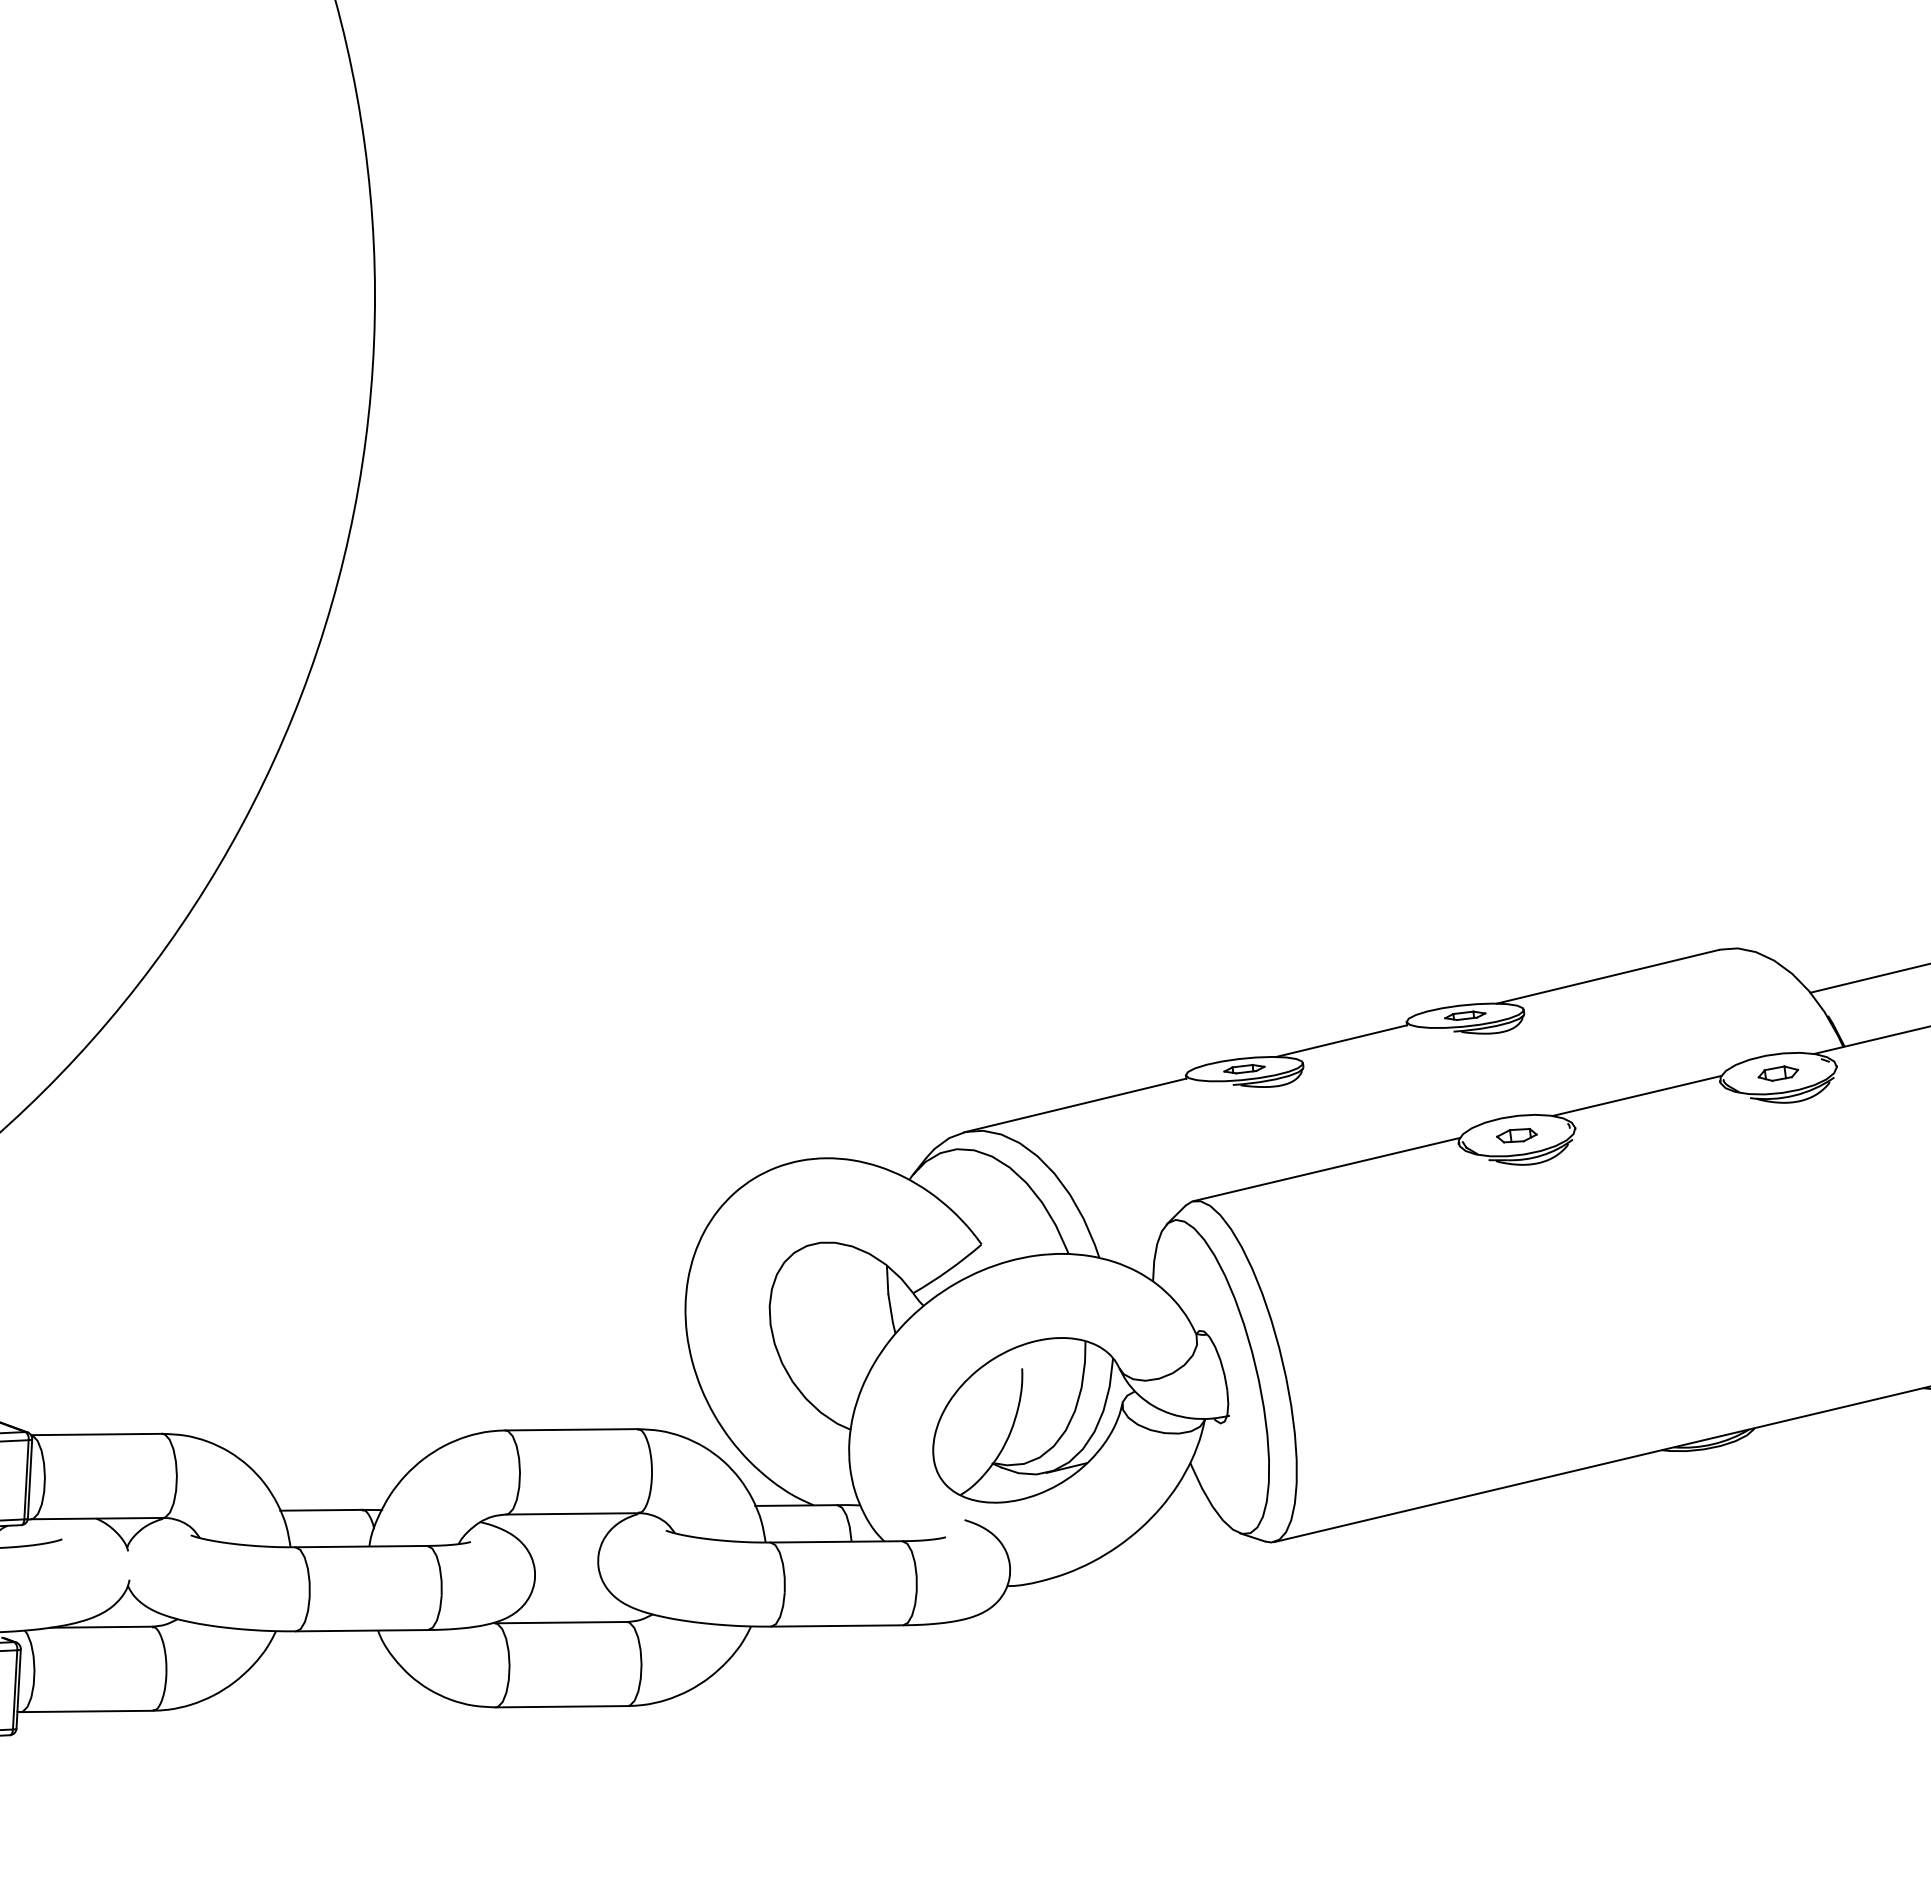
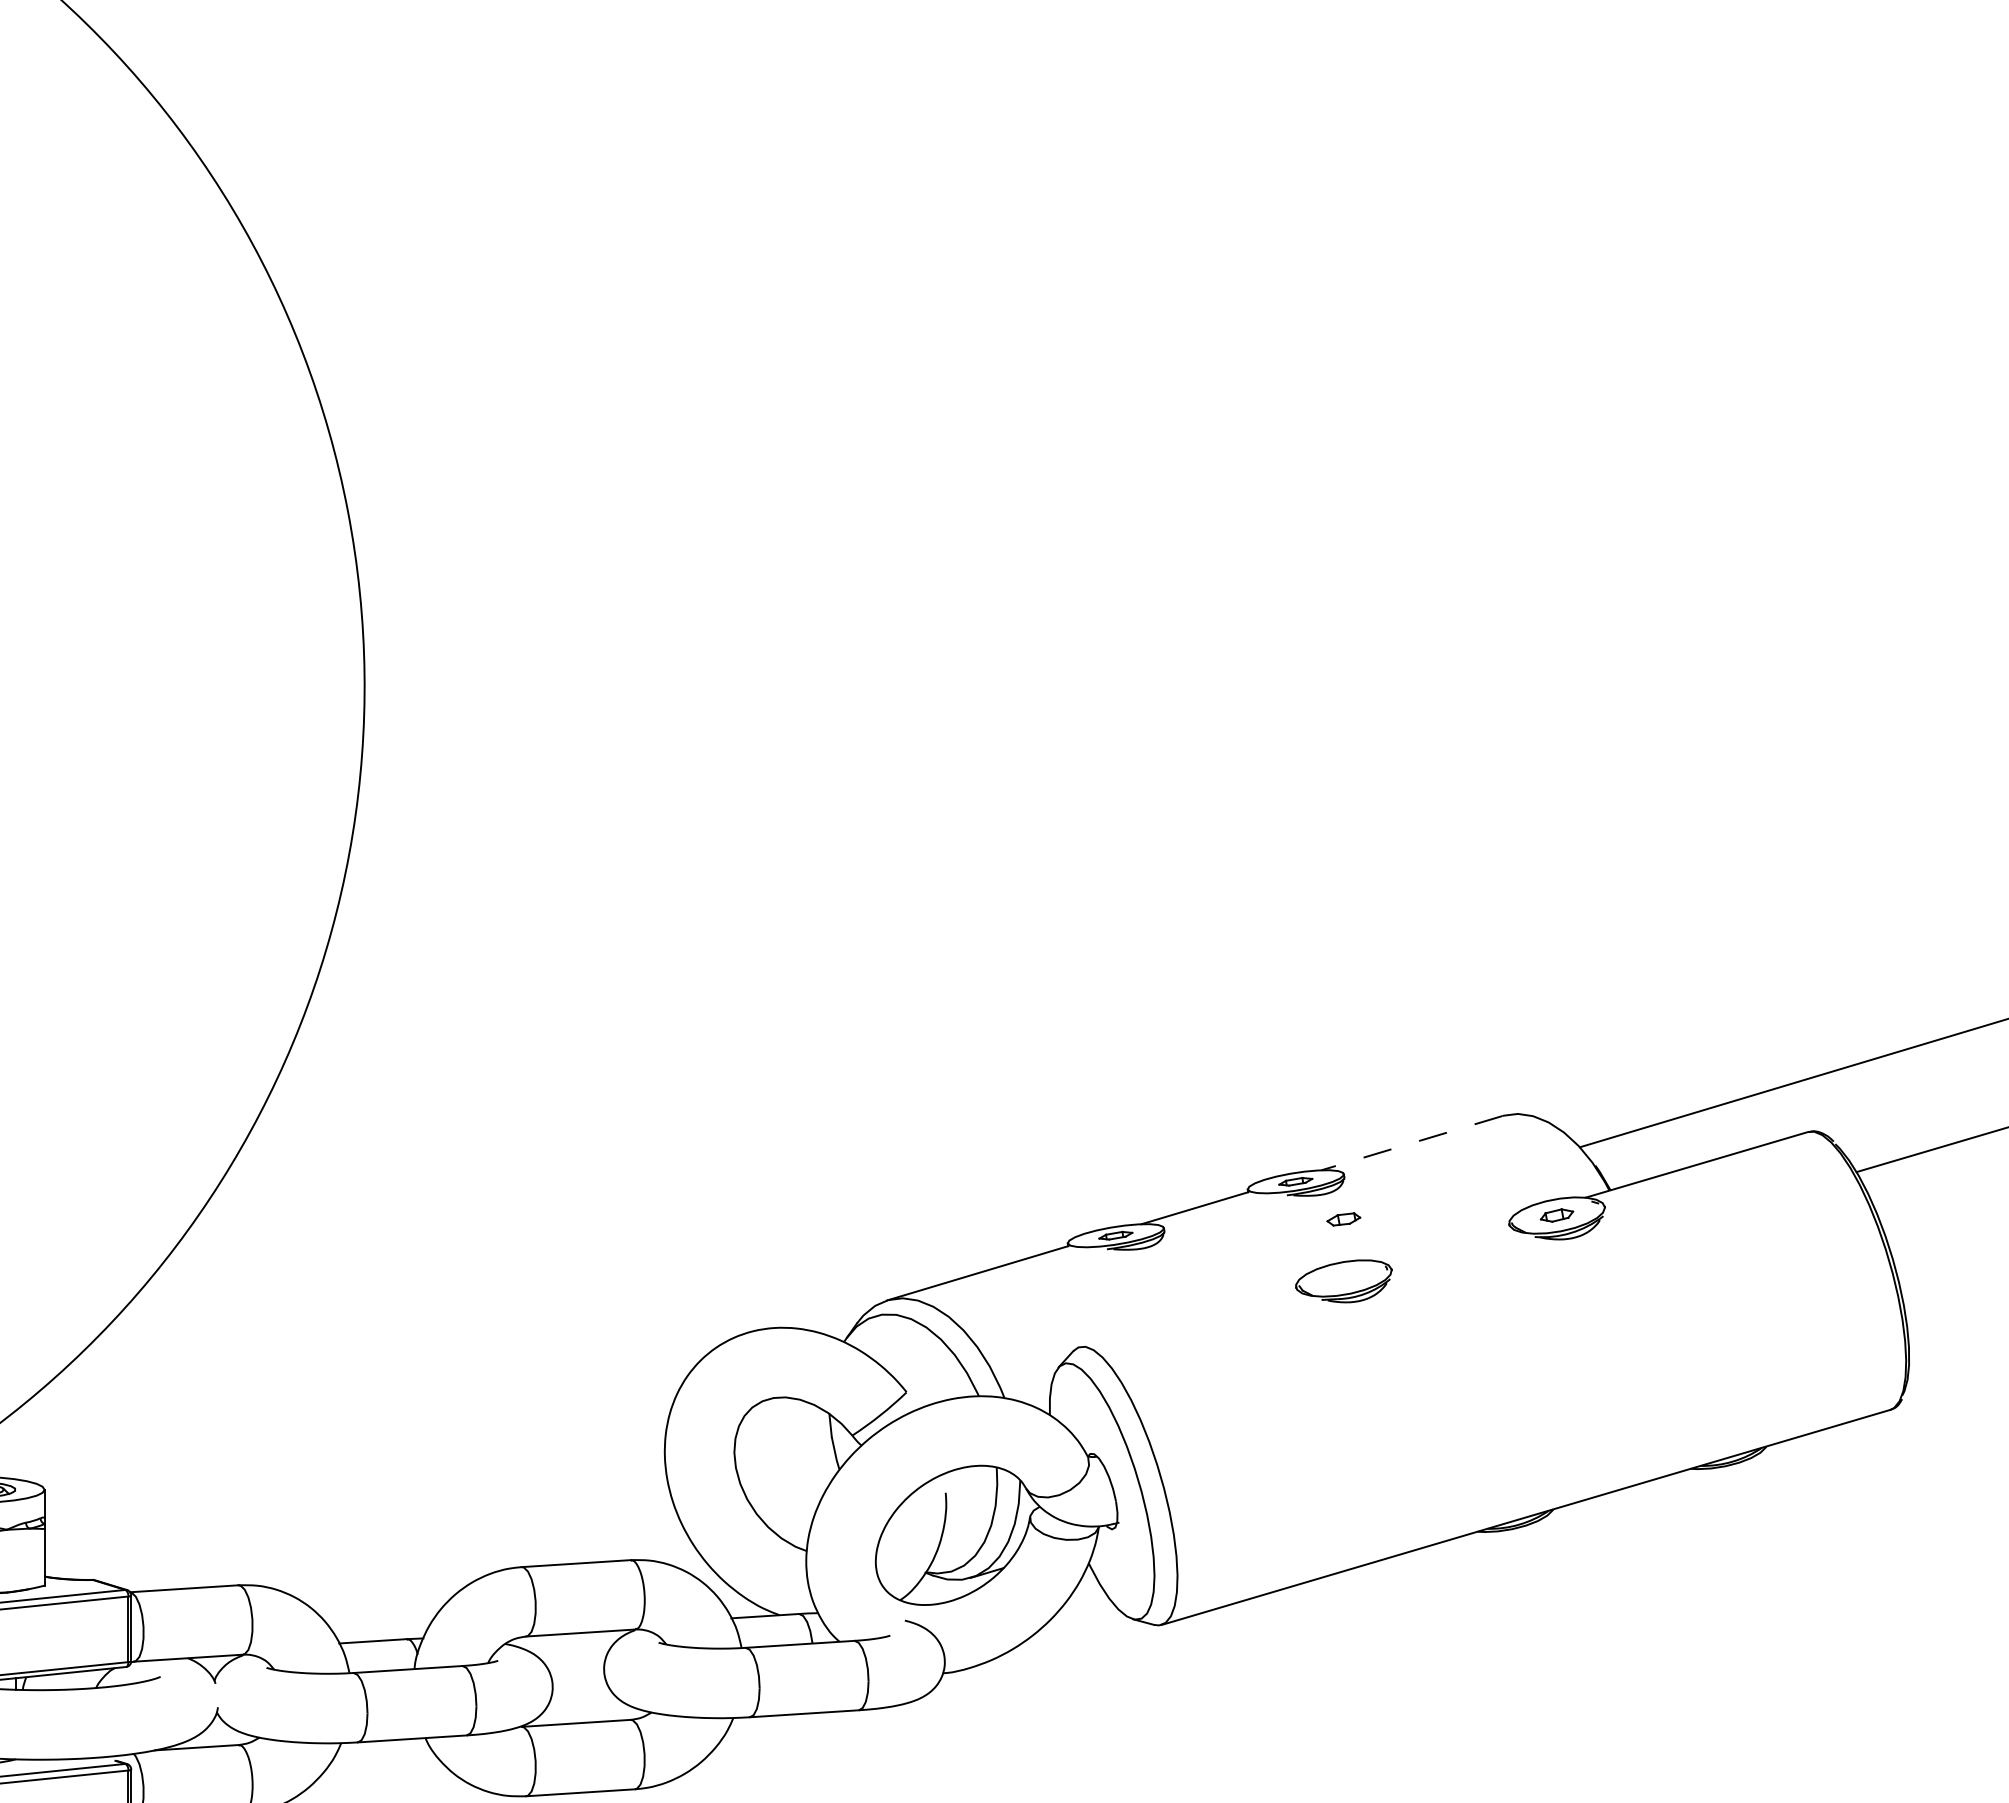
line: (1607, 977) -> (1411, 1143), solid -> dashed
line: (1636, 1096) -> (1440, 1240), removed
part: (1516, 1135) -> (1343, 1219), moved
line: (1325, 1168) -> (1187, 1314), removed

